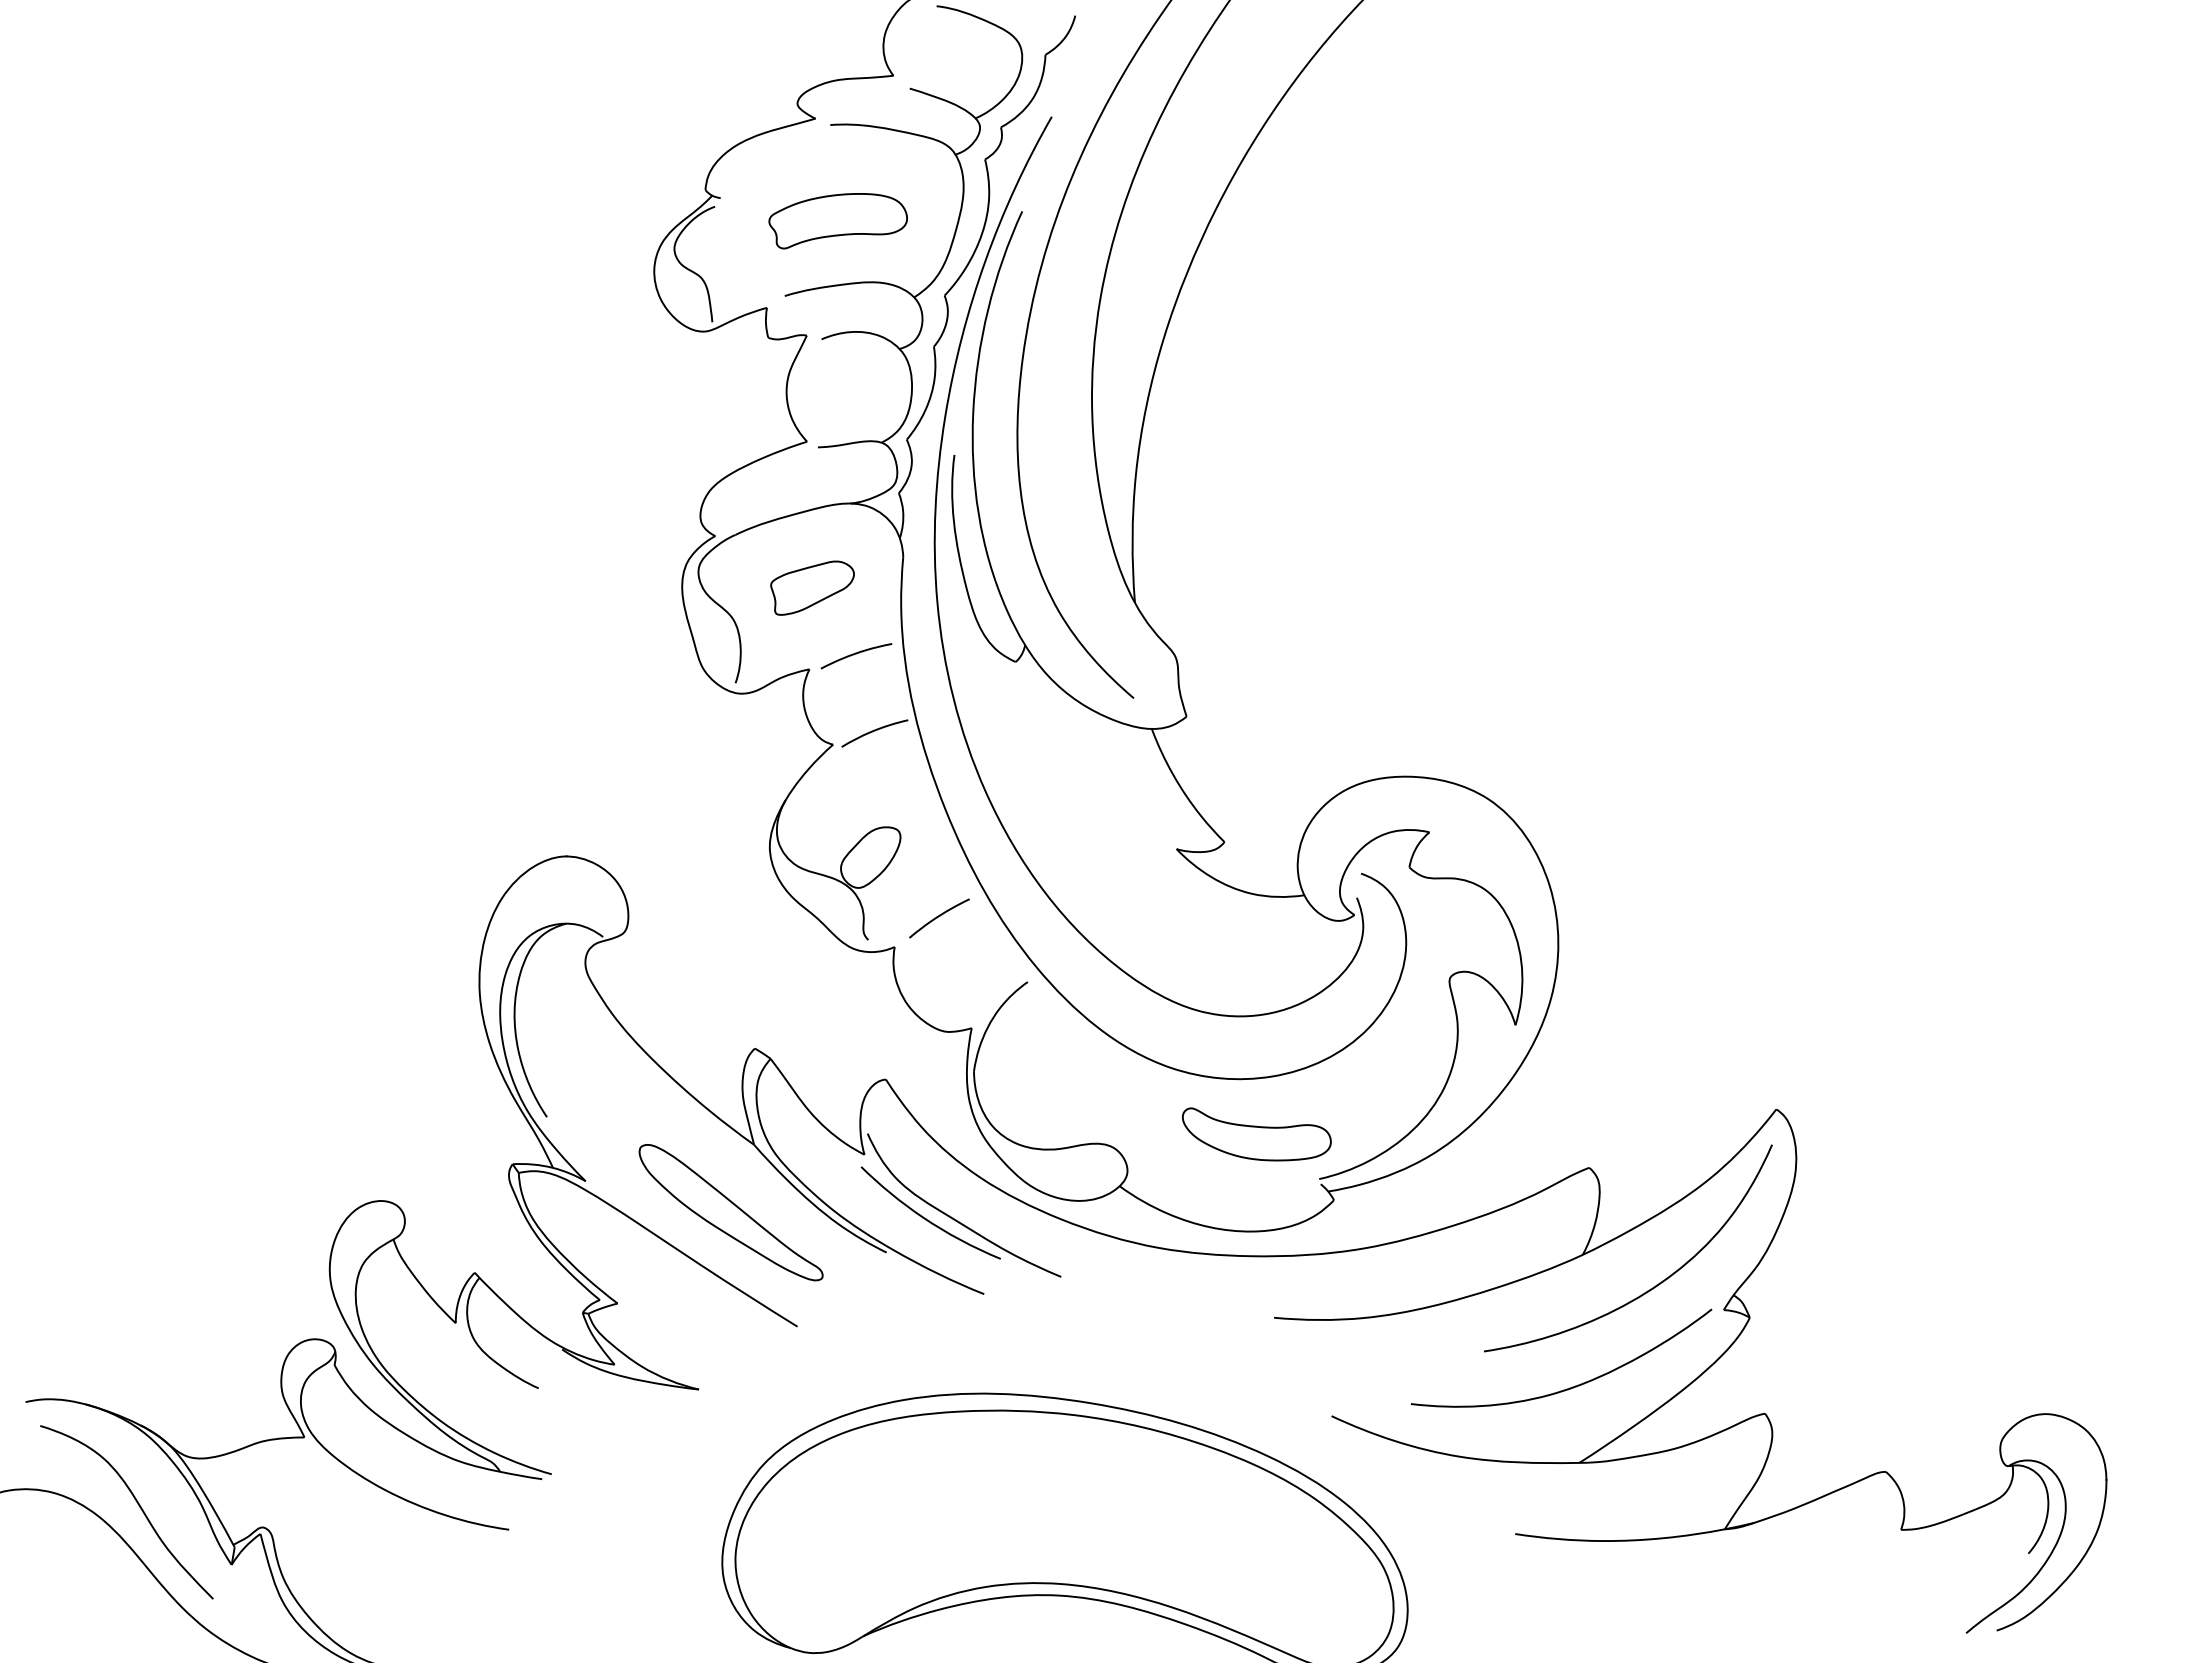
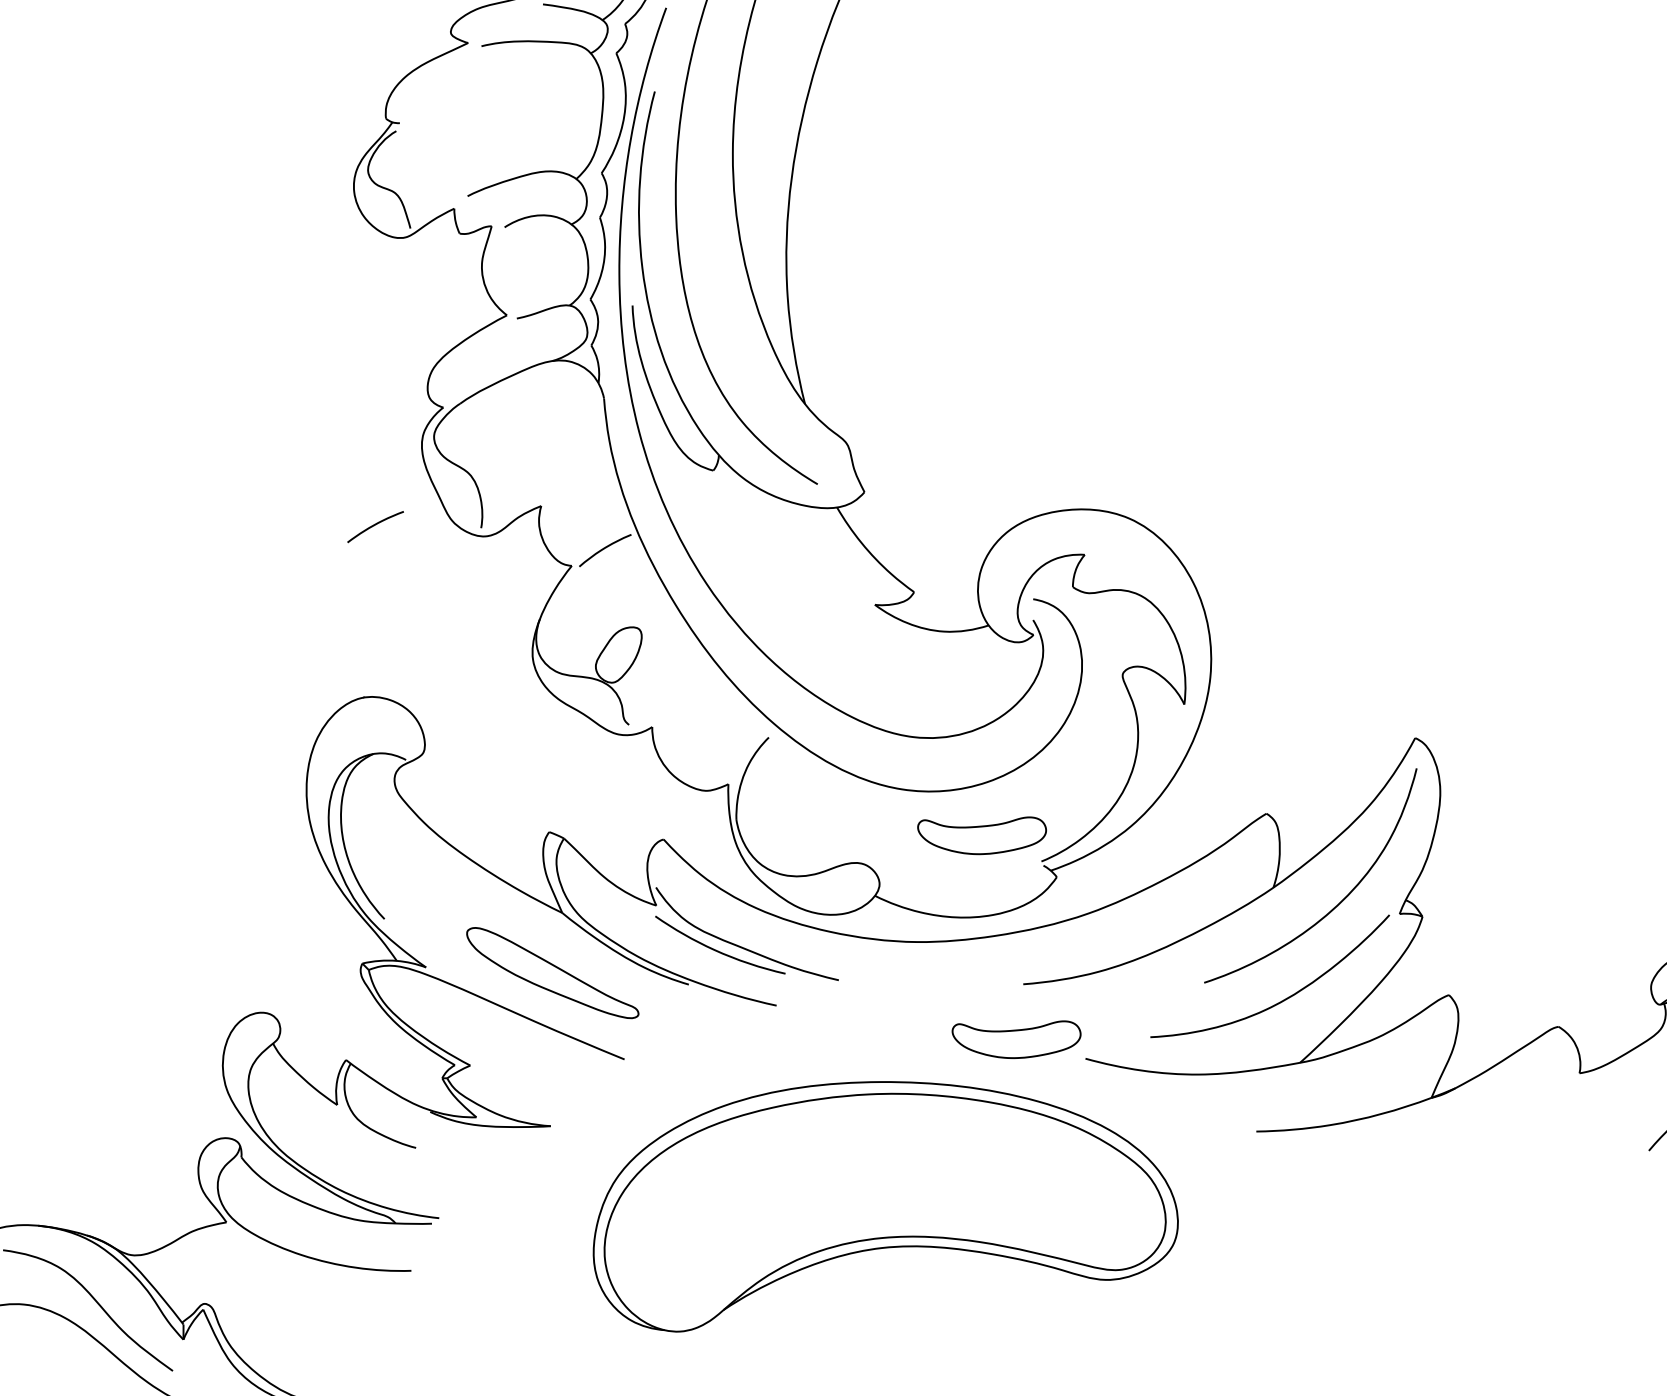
part: (837, 221) -> (501, 126), removed
part: (812, 587) -> (532, 436), removed
curve: (856, 654) -> (375, 525), moved
curve: (938, 917) -> (684, 696), removed
part: (1256, 1377) -> (1016, 1036), added

